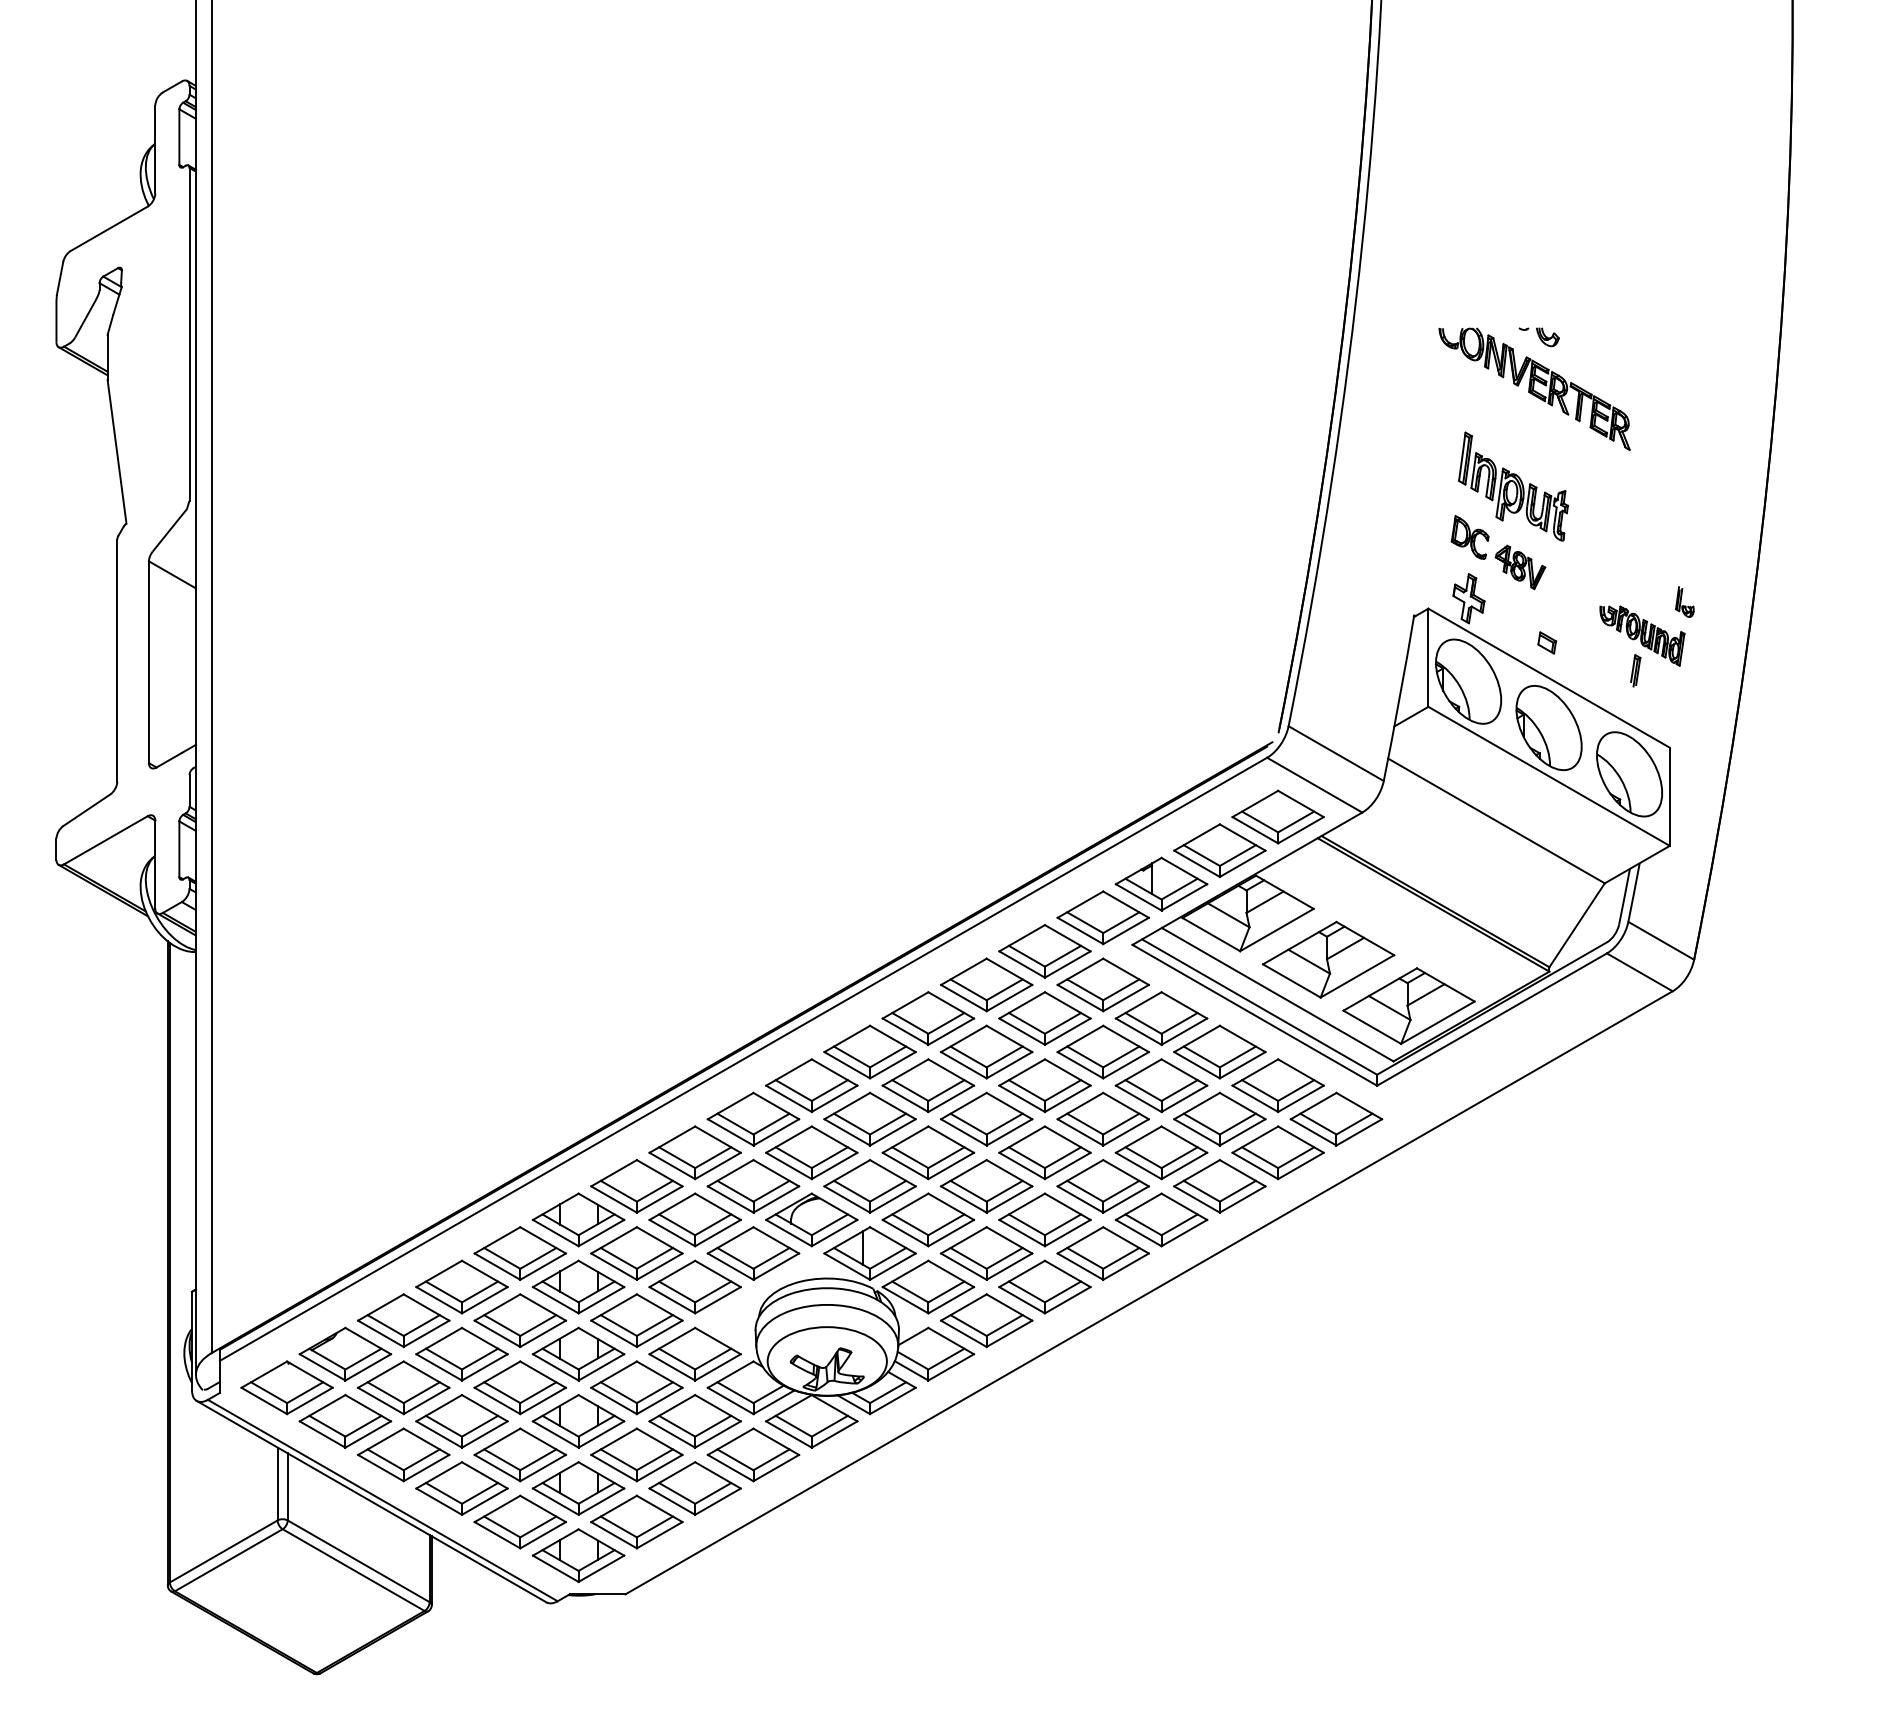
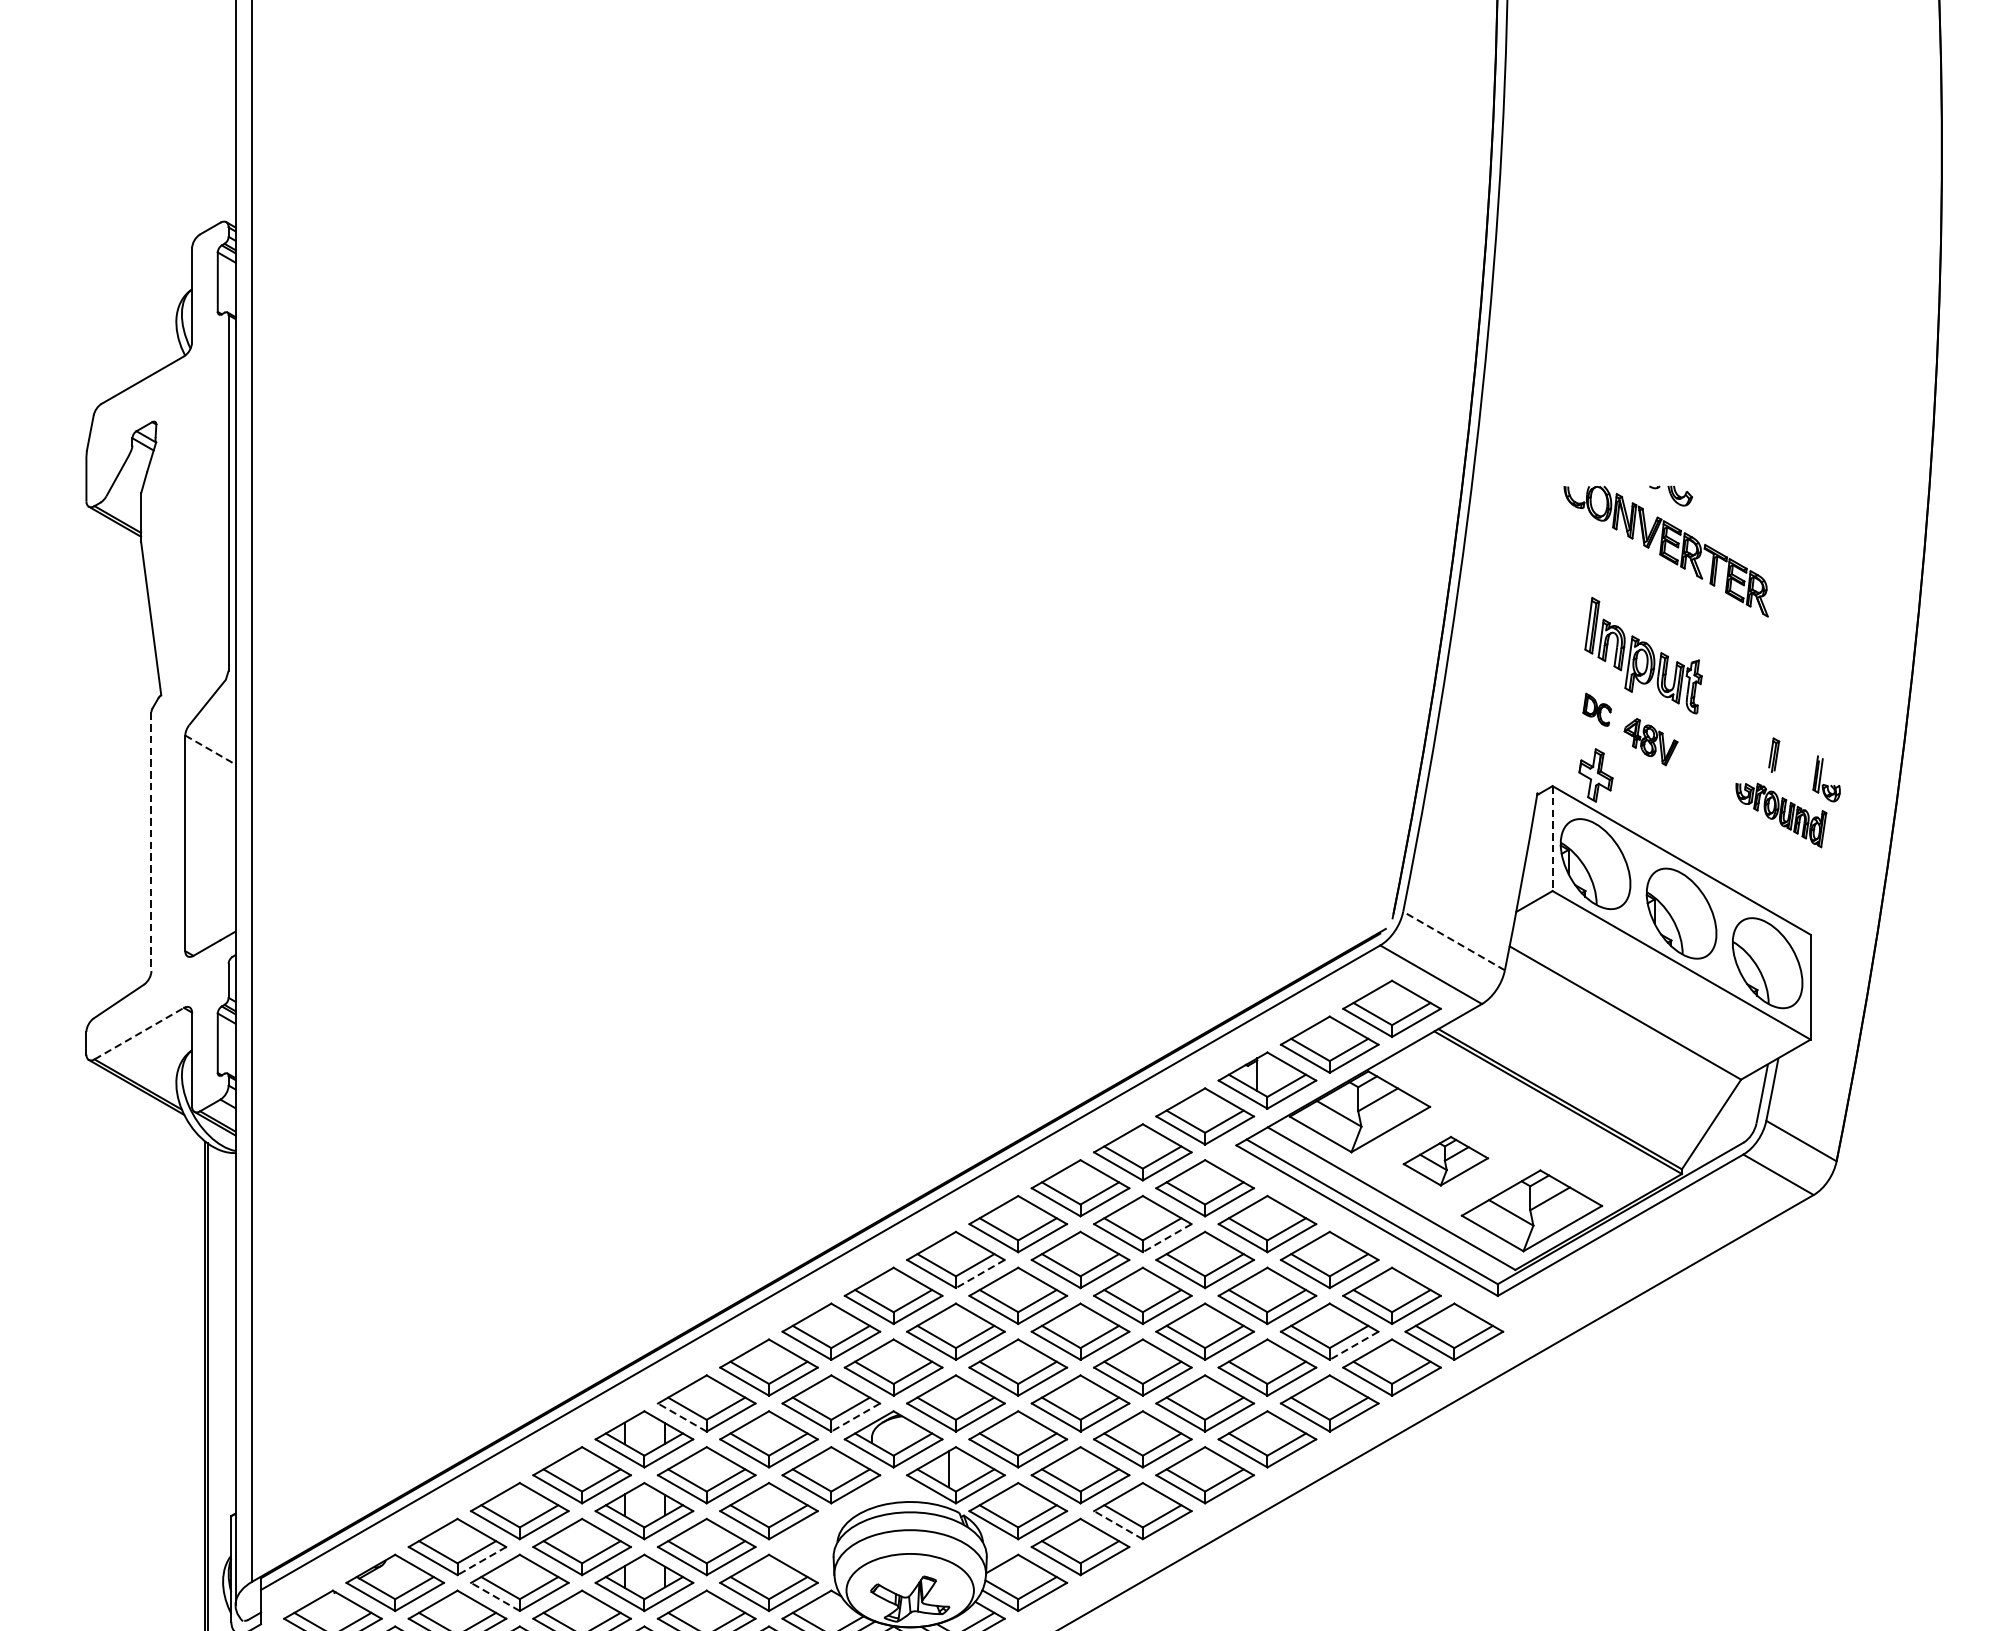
part: (1469, 536) -> (1596, 708), size x0.7
line: (172, 575) -> (210, 750), solid -> dashed
part: (1684, 601) -> (1826, 778), size x1.4
part: (1547, 642) -> (1679, 822), removed
line: (1428, 658) -> (1552, 839), solid -> dashed
line: (117, 661) -> (151, 842), solid -> dashed
part: (1635, 670) -> (1773, 754), moved
line: (1336, 753) -> (1454, 940), solid -> dashed
line: (106, 840) -> (139, 1033), solid -> dashed
part: (1328, 959) -> (1445, 1161), size x0.6
line: (1067, 1031) -> (1166, 1237), solid -> dashed
line: (892, 1065) -> (979, 1274), solid -> dashed
line: (1242, 1132) -> (1353, 1345), solid -> dashed
line: (613, 1199) -> (681, 1417), solid -> dashed
line: (775, 1199) -> (854, 1417), solid -> dashed
line: (1021, 1299) -> (1117, 1524), solid -> dashed
line: (426, 1334) -> (481, 1561), solid -> dashed
line: (438, 1367) -> (494, 1597), solid -> dashed

